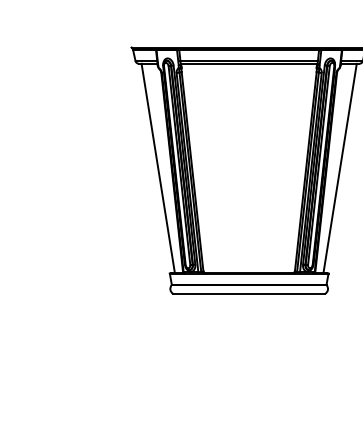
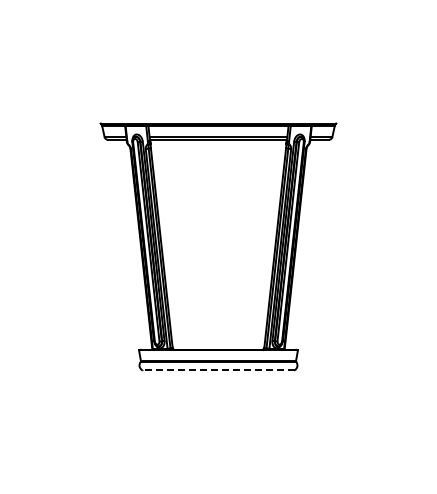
line: (158, 168) -> (127, 244), removed
line: (340, 168) -> (309, 244), removed
line: (249, 294) -> (218, 370), solid -> dashed

